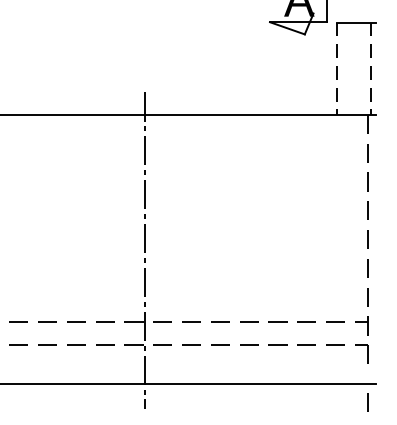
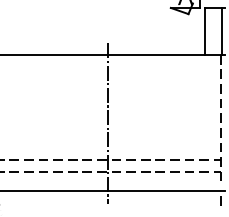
line: (338, 70) -> (205, 32), dashed -> solid
line: (371, 70) -> (222, 32), dashed -> solid

